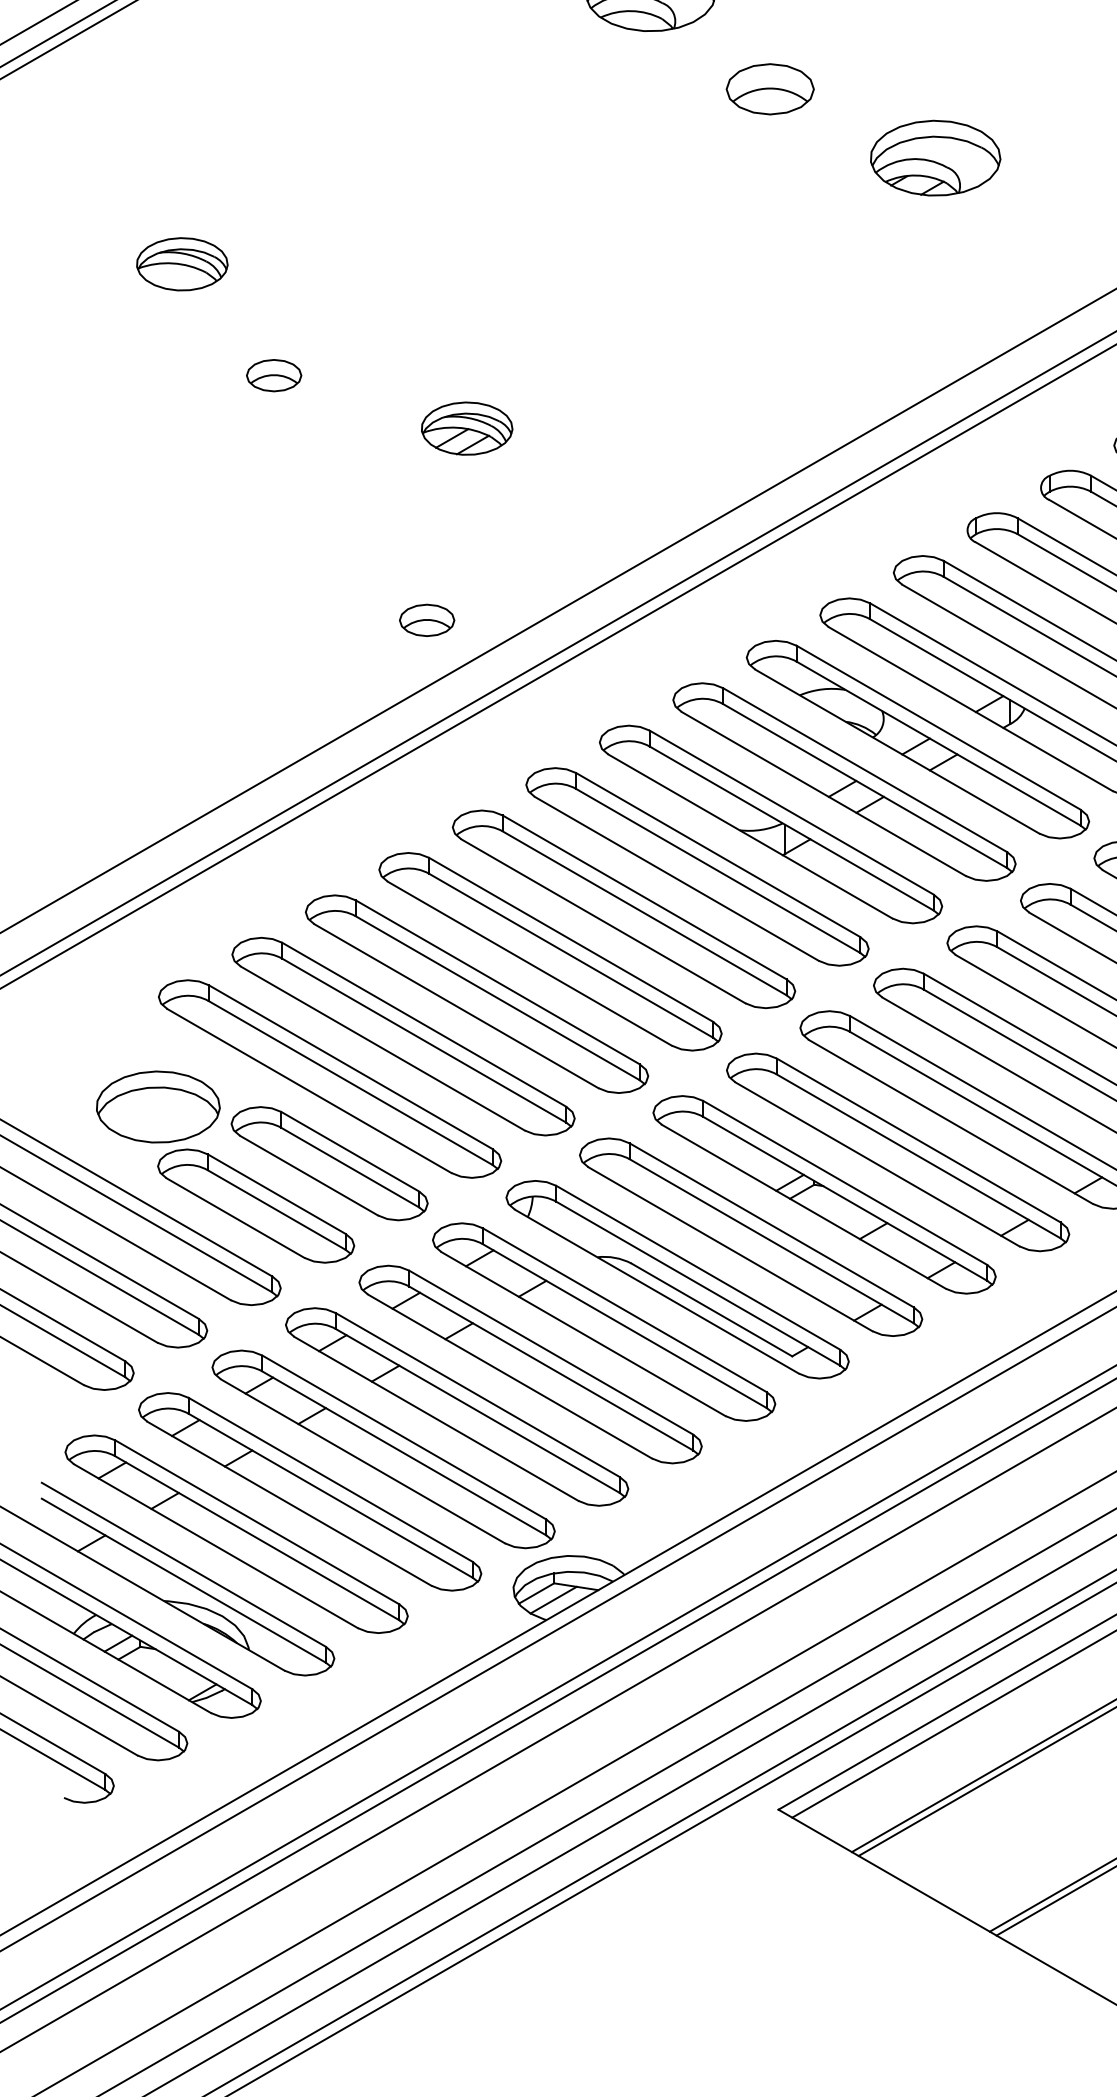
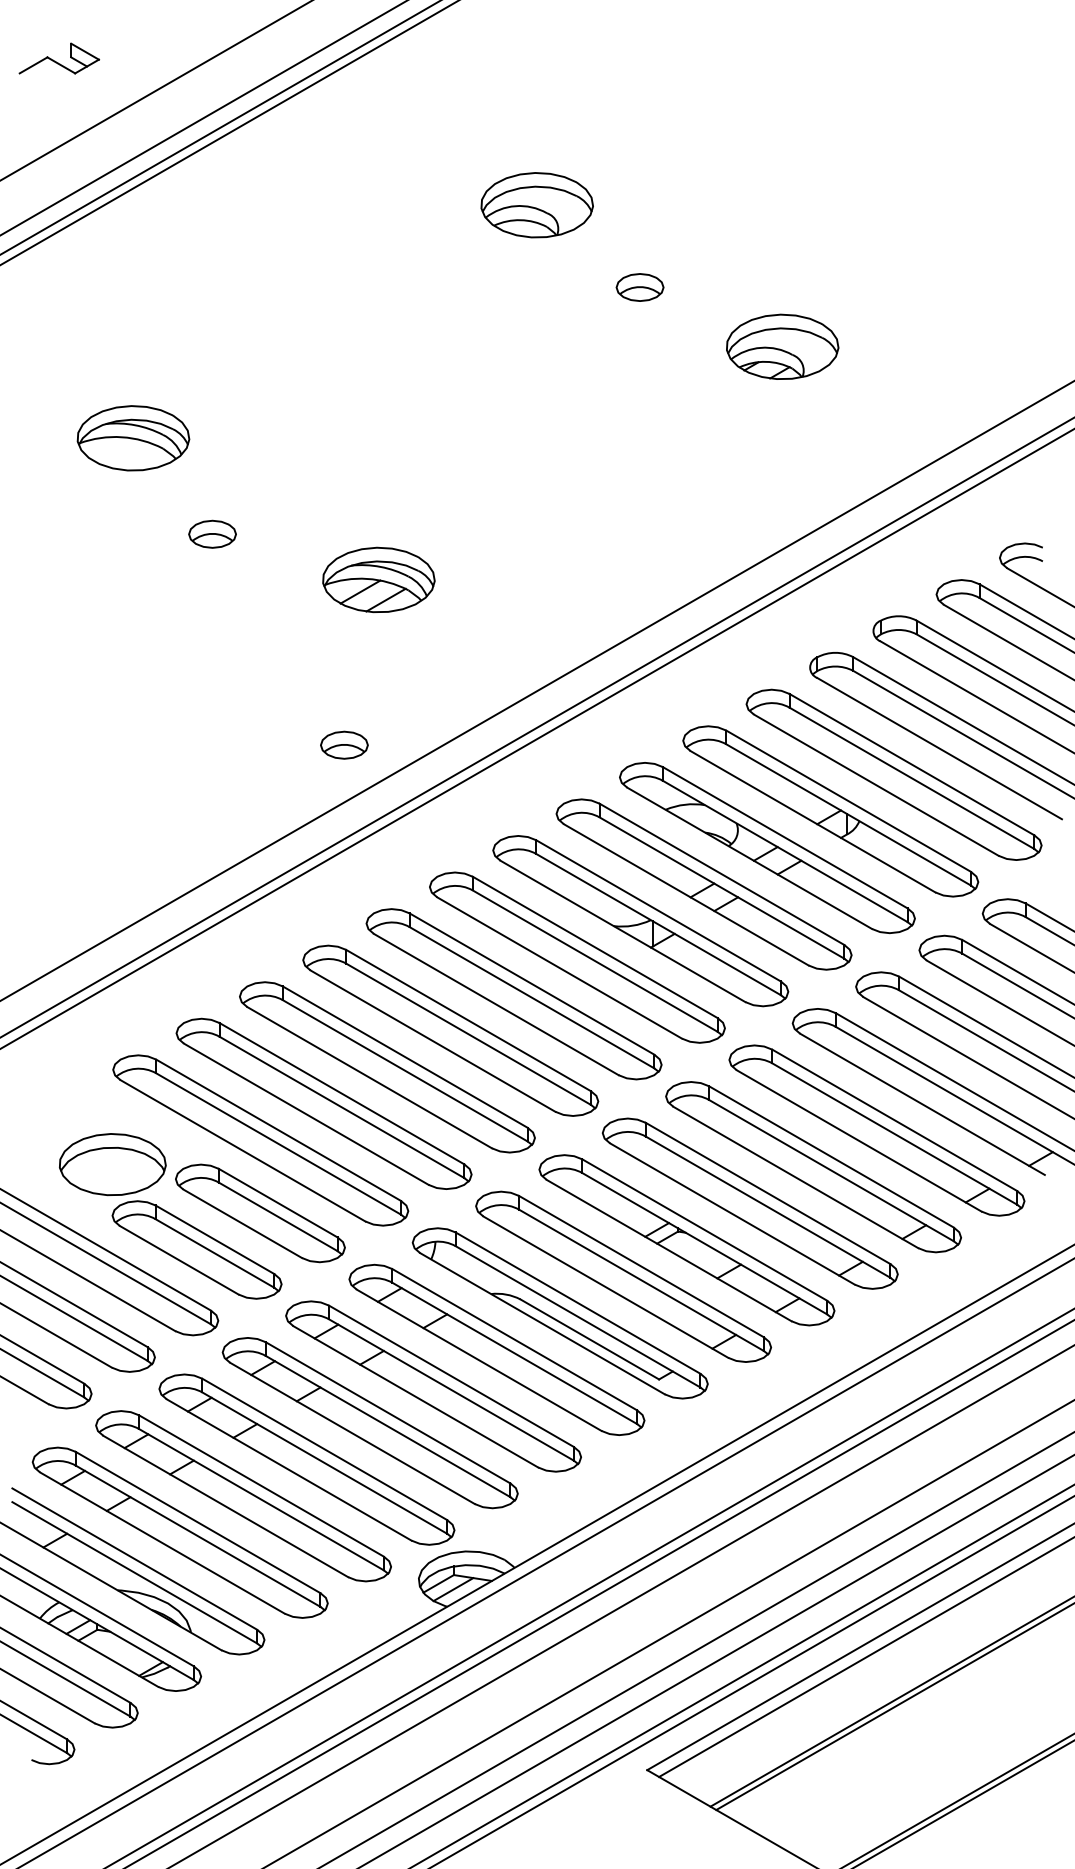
part: (769, 89) -> (639, 287), size x0.62
part: (182, 264) -> (133, 438), size x1.43
part: (466, 428) -> (378, 579), size x1.43

